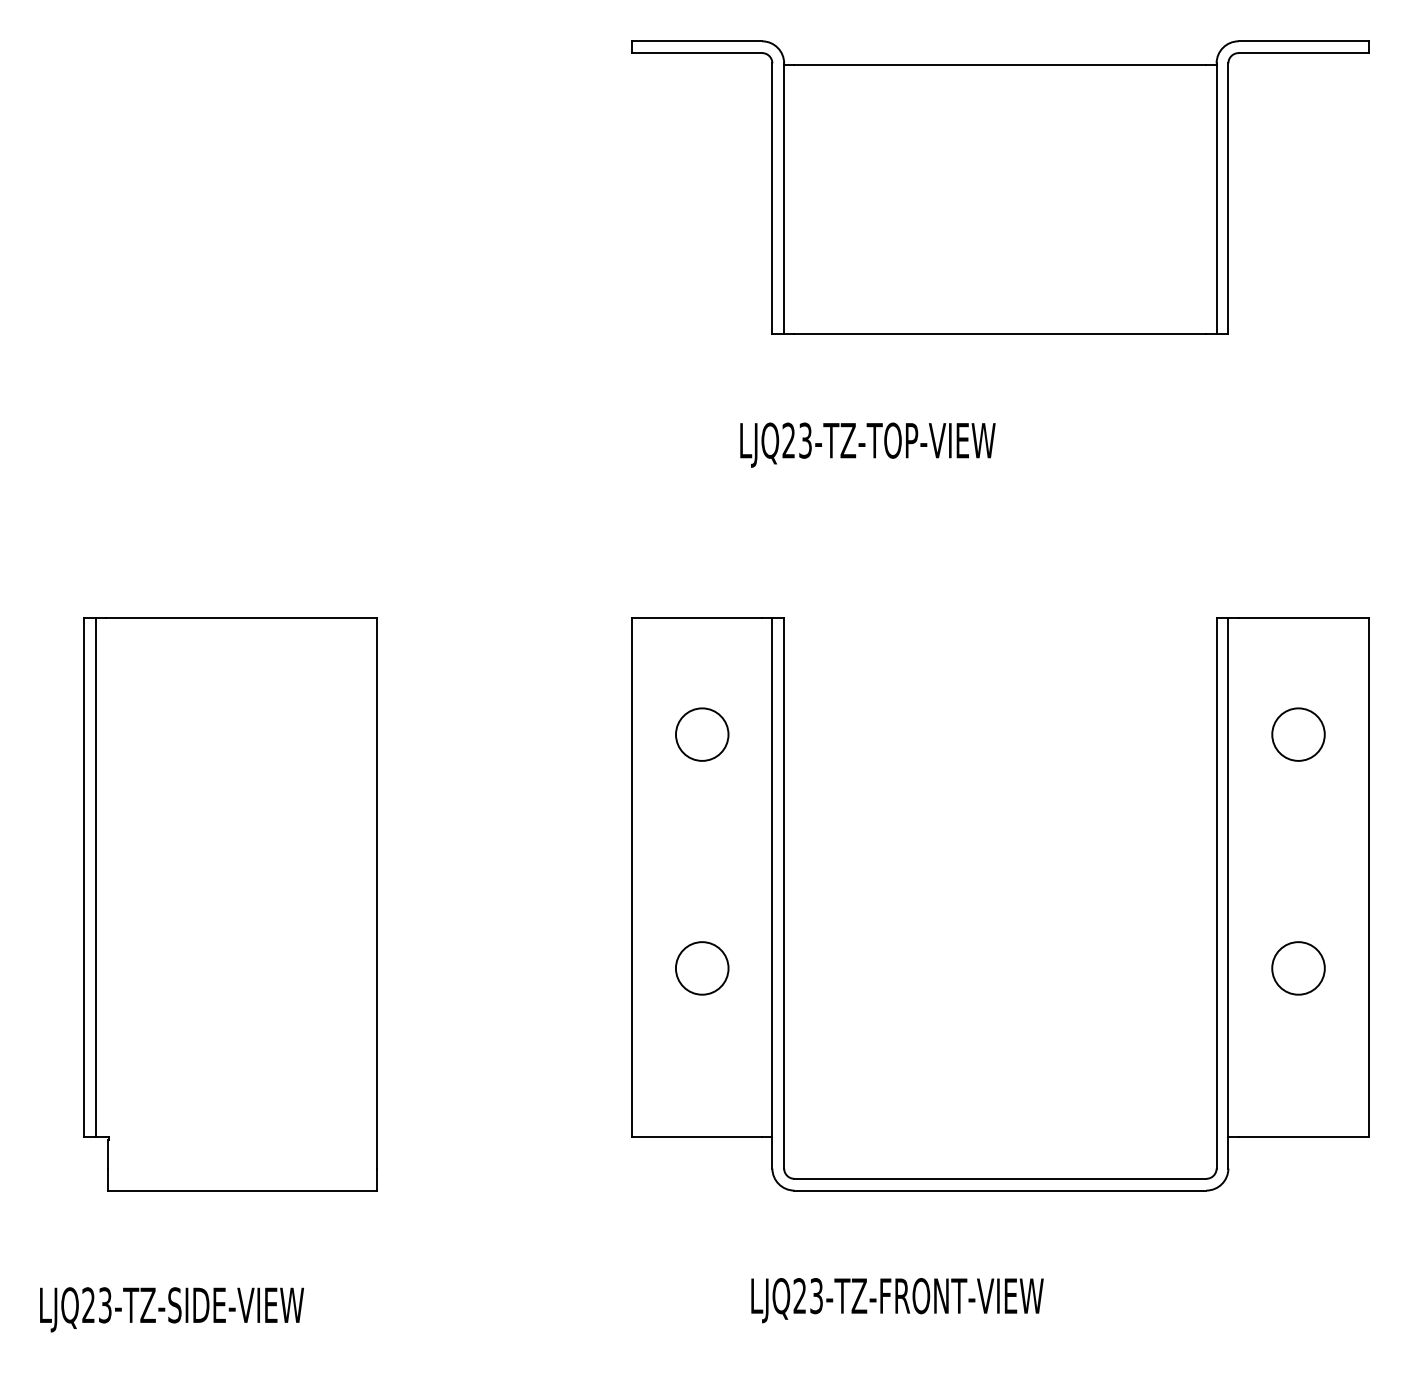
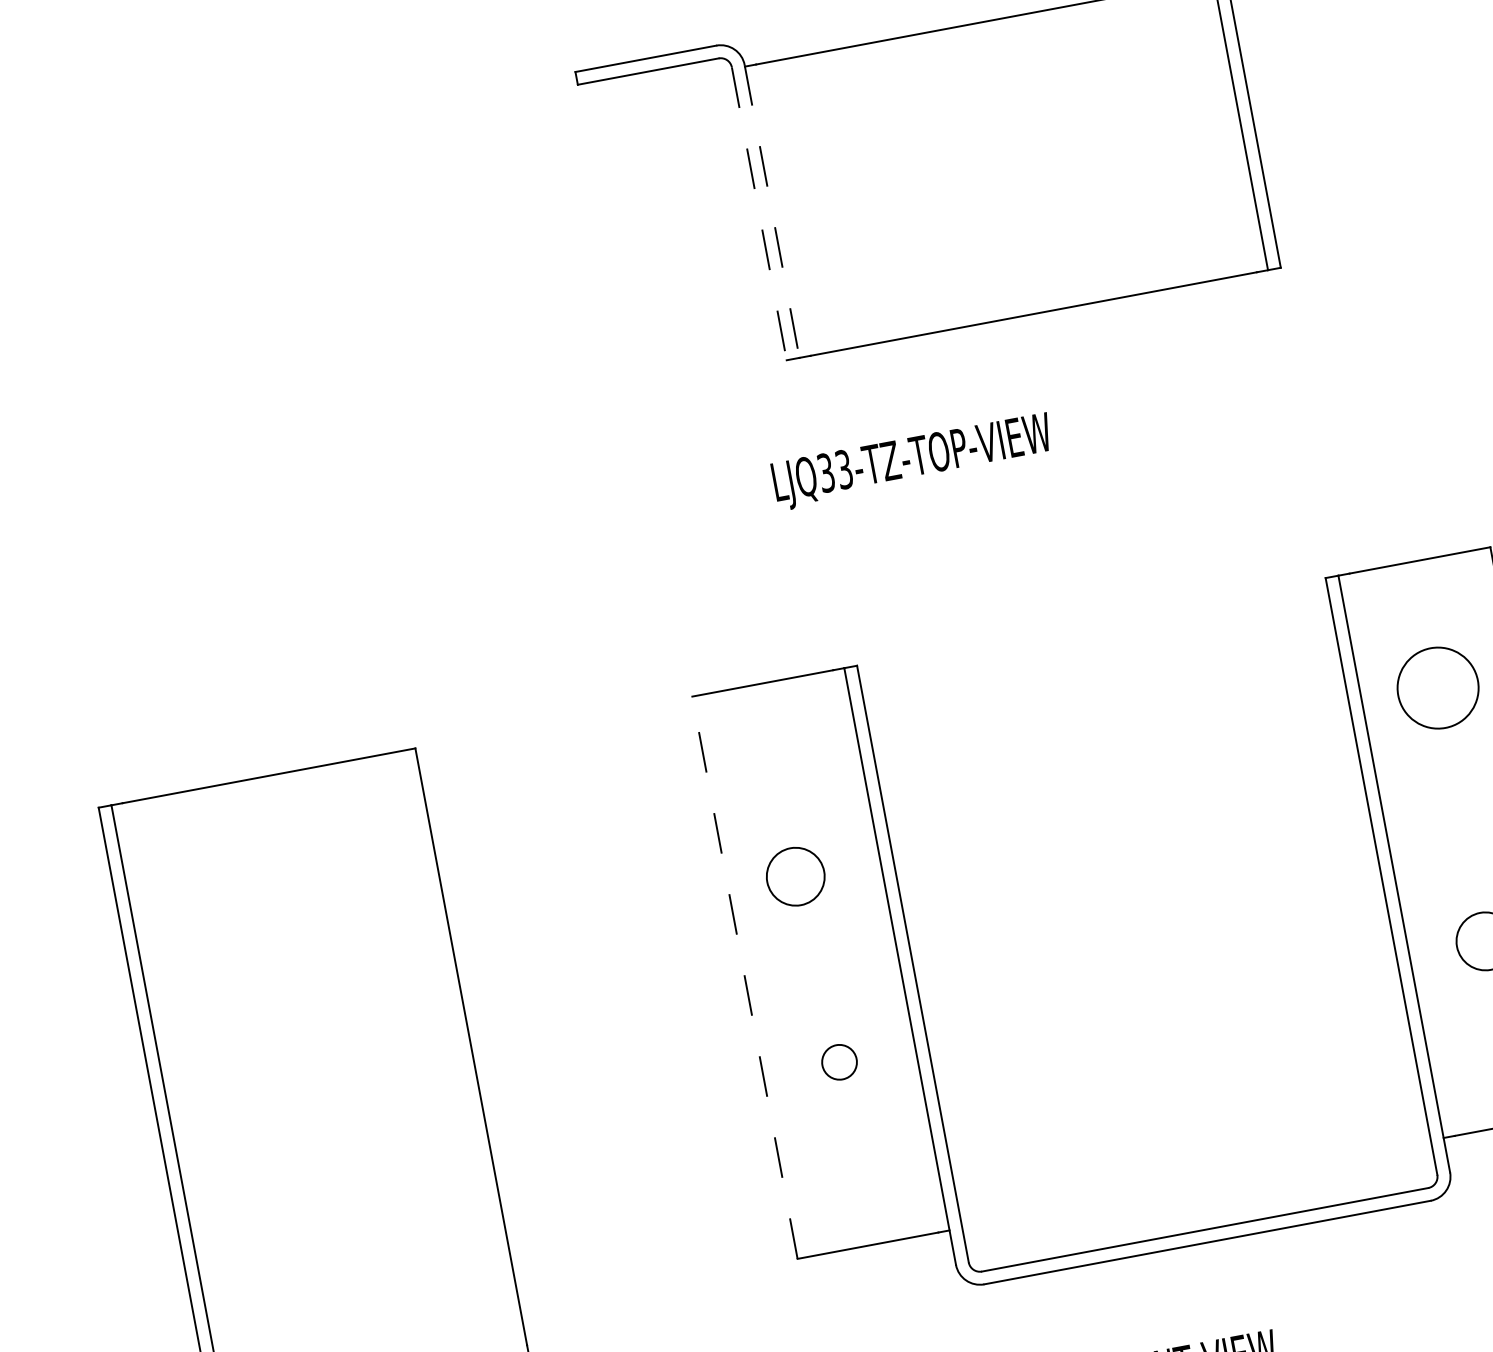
line: (772, 199) -> (759, 214), solid -> dashed
line: (784, 199) -> (772, 212), solid -> dashed
text: (788, 440) -> (825, 472), LJQ23-TZ-TOP-VIEW -> LJQ33-TZ-TOP-VIEW
circle: (702, 734) -> (795, 876), moved
circle: (1298, 734) -> (1438, 687), size x1.4
line: (632, 876) -> (745, 976), solid -> dashed
circle: (702, 968) -> (839, 1062), size x0.6

